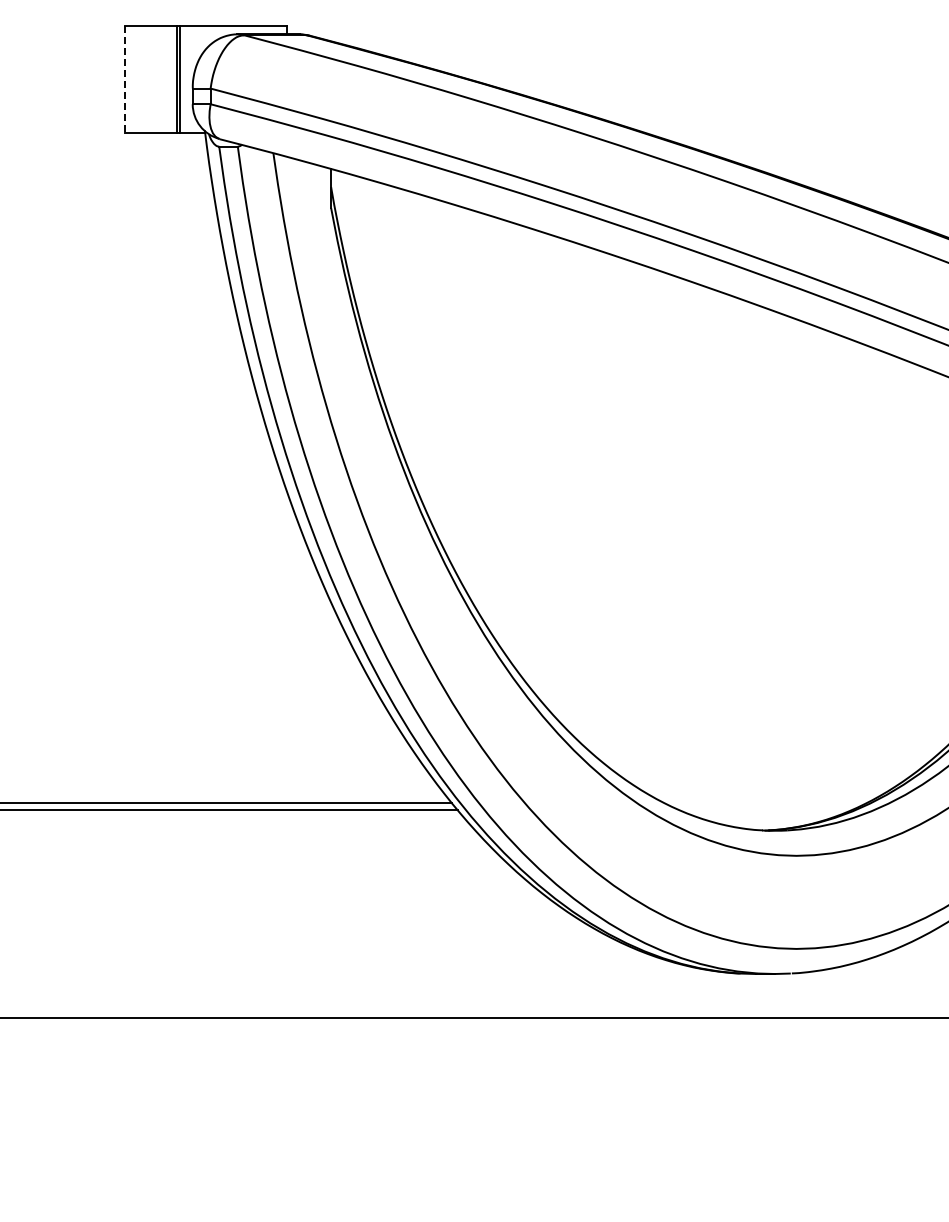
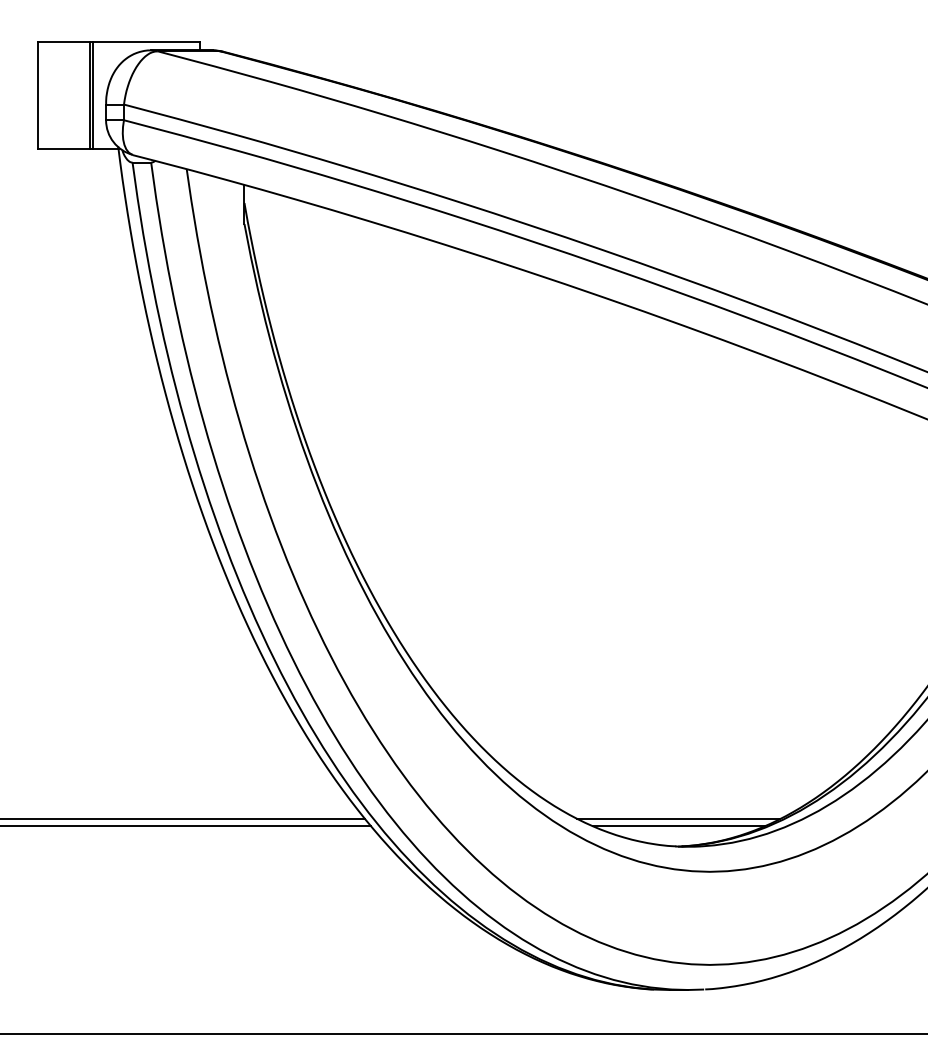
line: (124, 79) -> (37, 95), dashed -> solid
line: (765, 803) -> (678, 819), added
line: (765, 810) -> (678, 826), added

